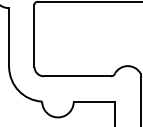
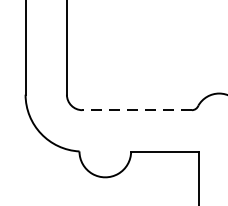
line: (77, 76) -> (137, 110), solid -> dashed

